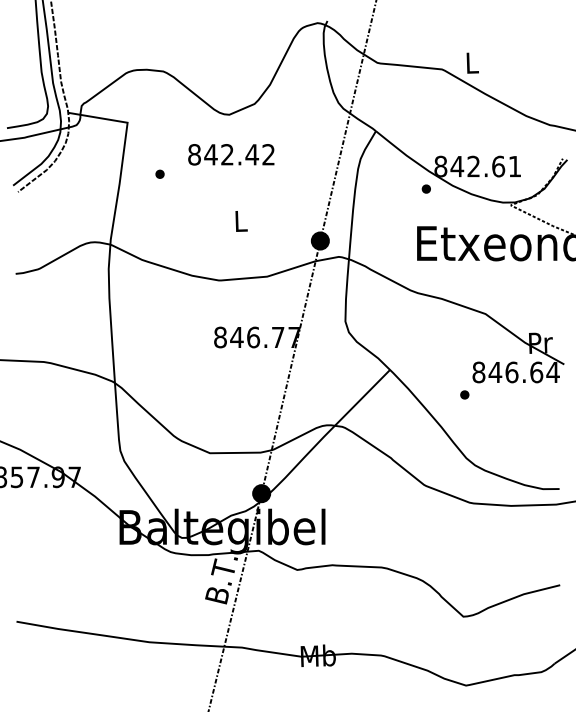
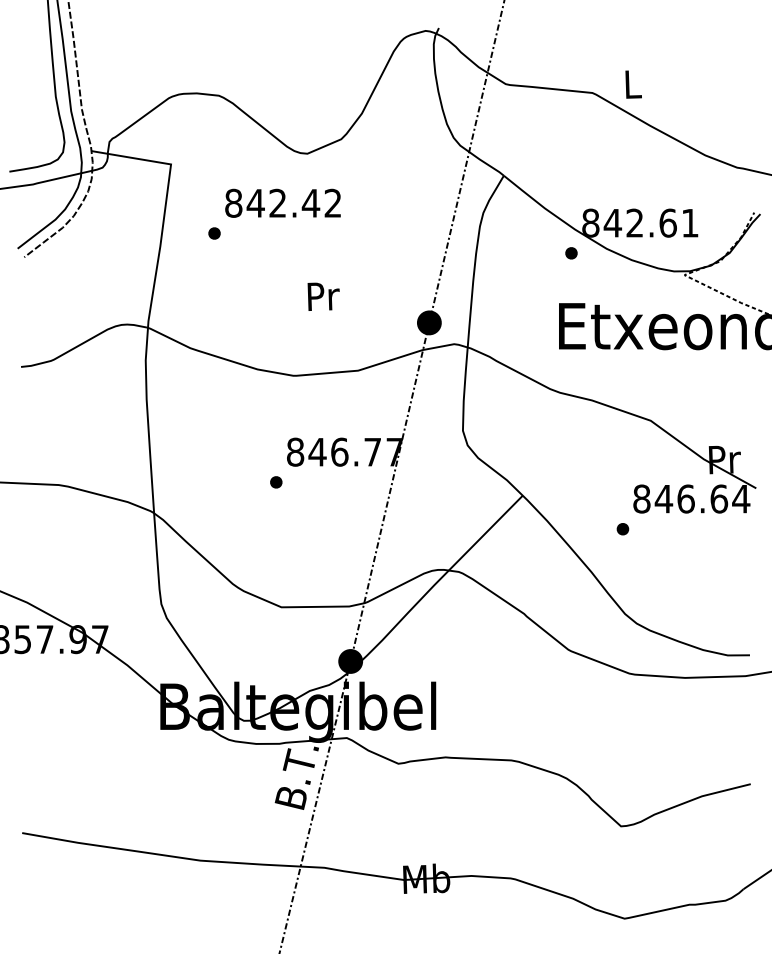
text: (230, 154) -> (282, 202), moved
text: (241, 221) -> (323, 296), L -> Pr
part: (206, 360) -> (276, 482), added

